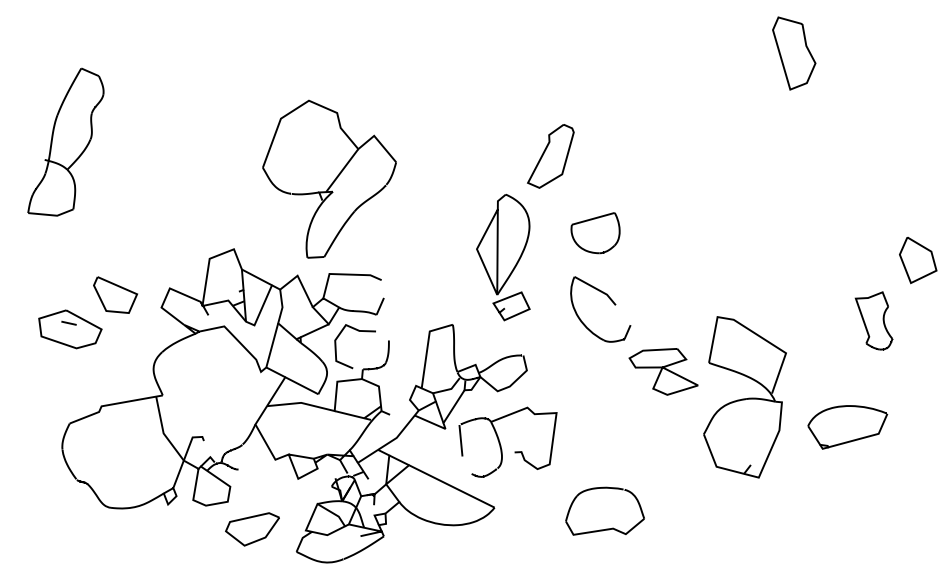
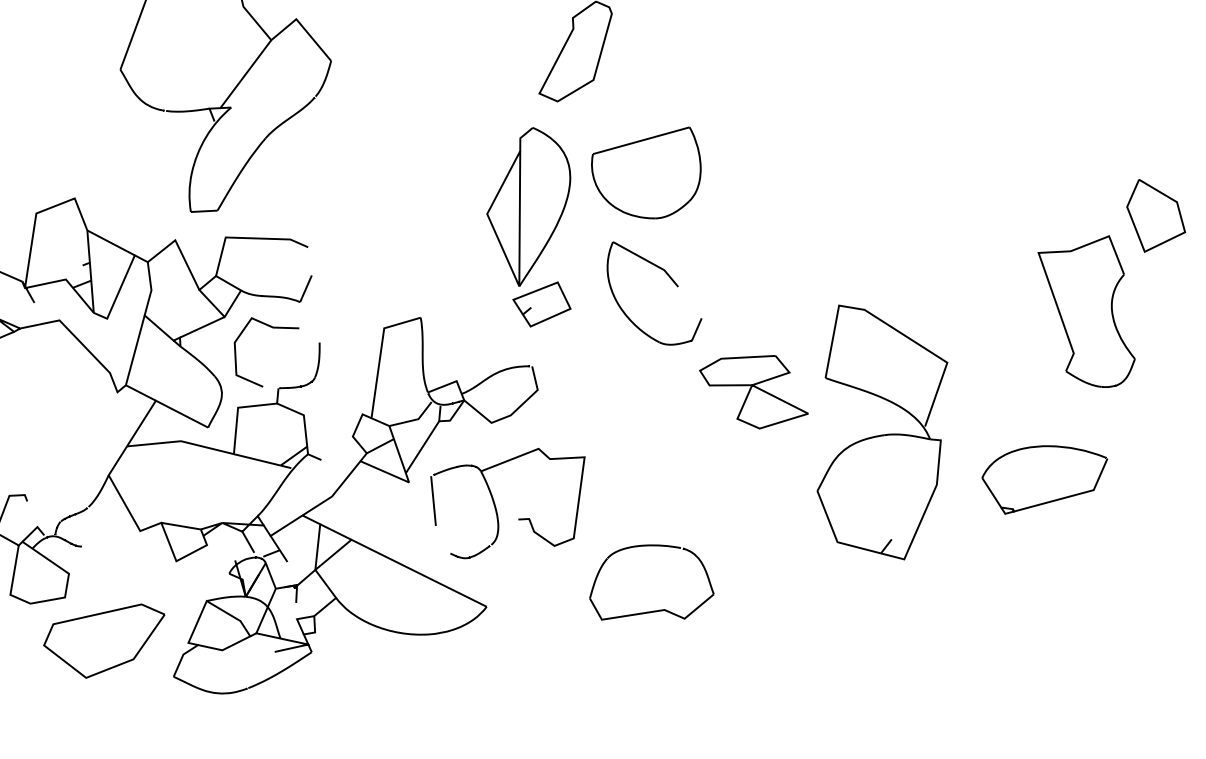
part: (595, 232) -> (646, 171), size x1.43
part: (503, 257) -> (529, 227), moved
part: (873, 320) -> (1085, 311), size x1.67
part: (604, 510) -> (650, 581), moved
part: (252, 529) -> (104, 641), size x1.43

